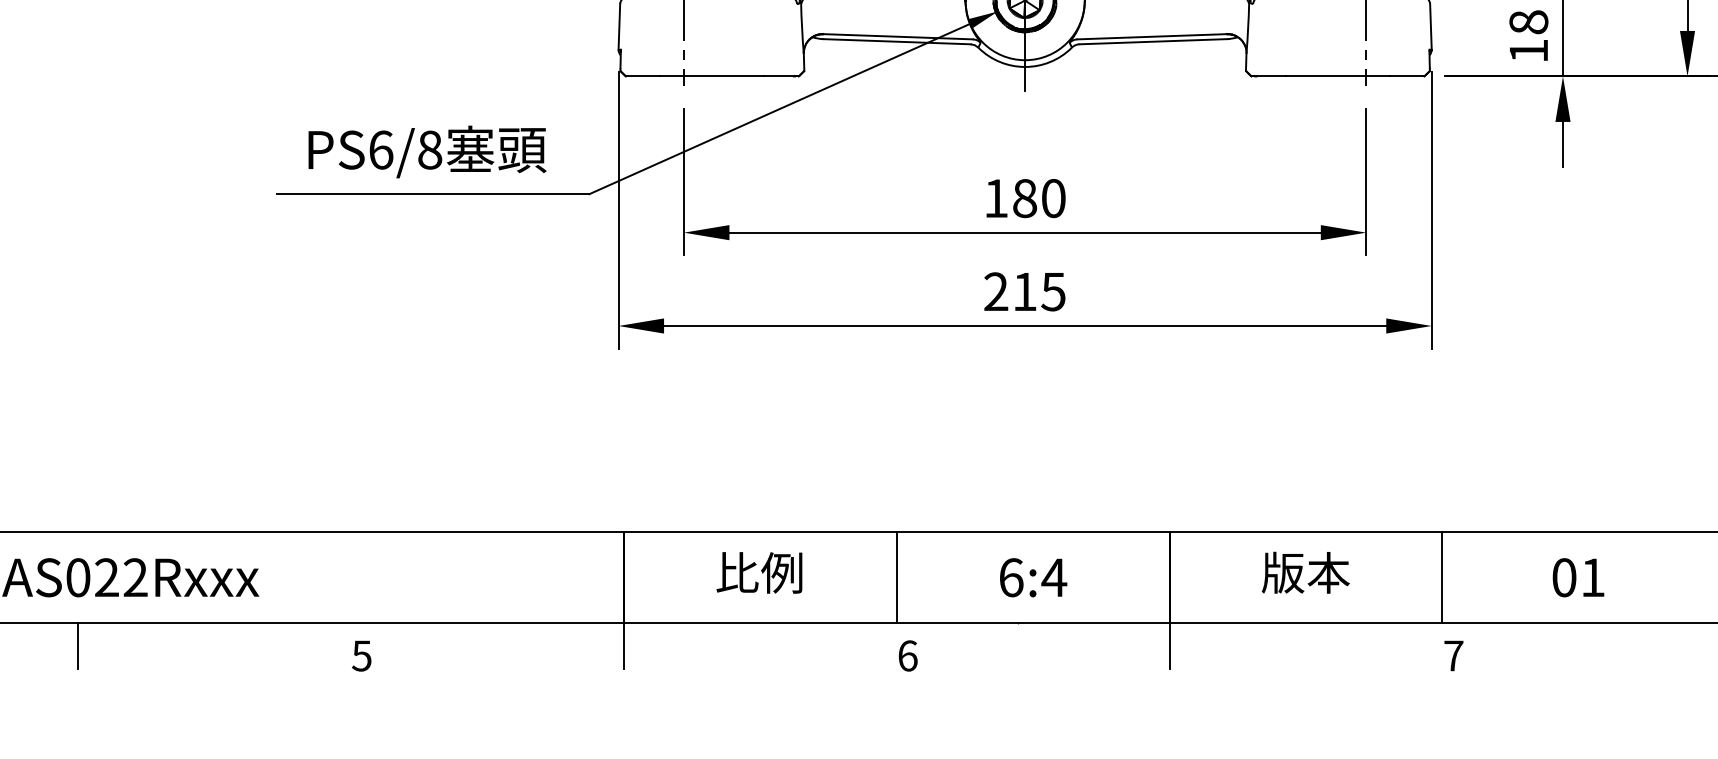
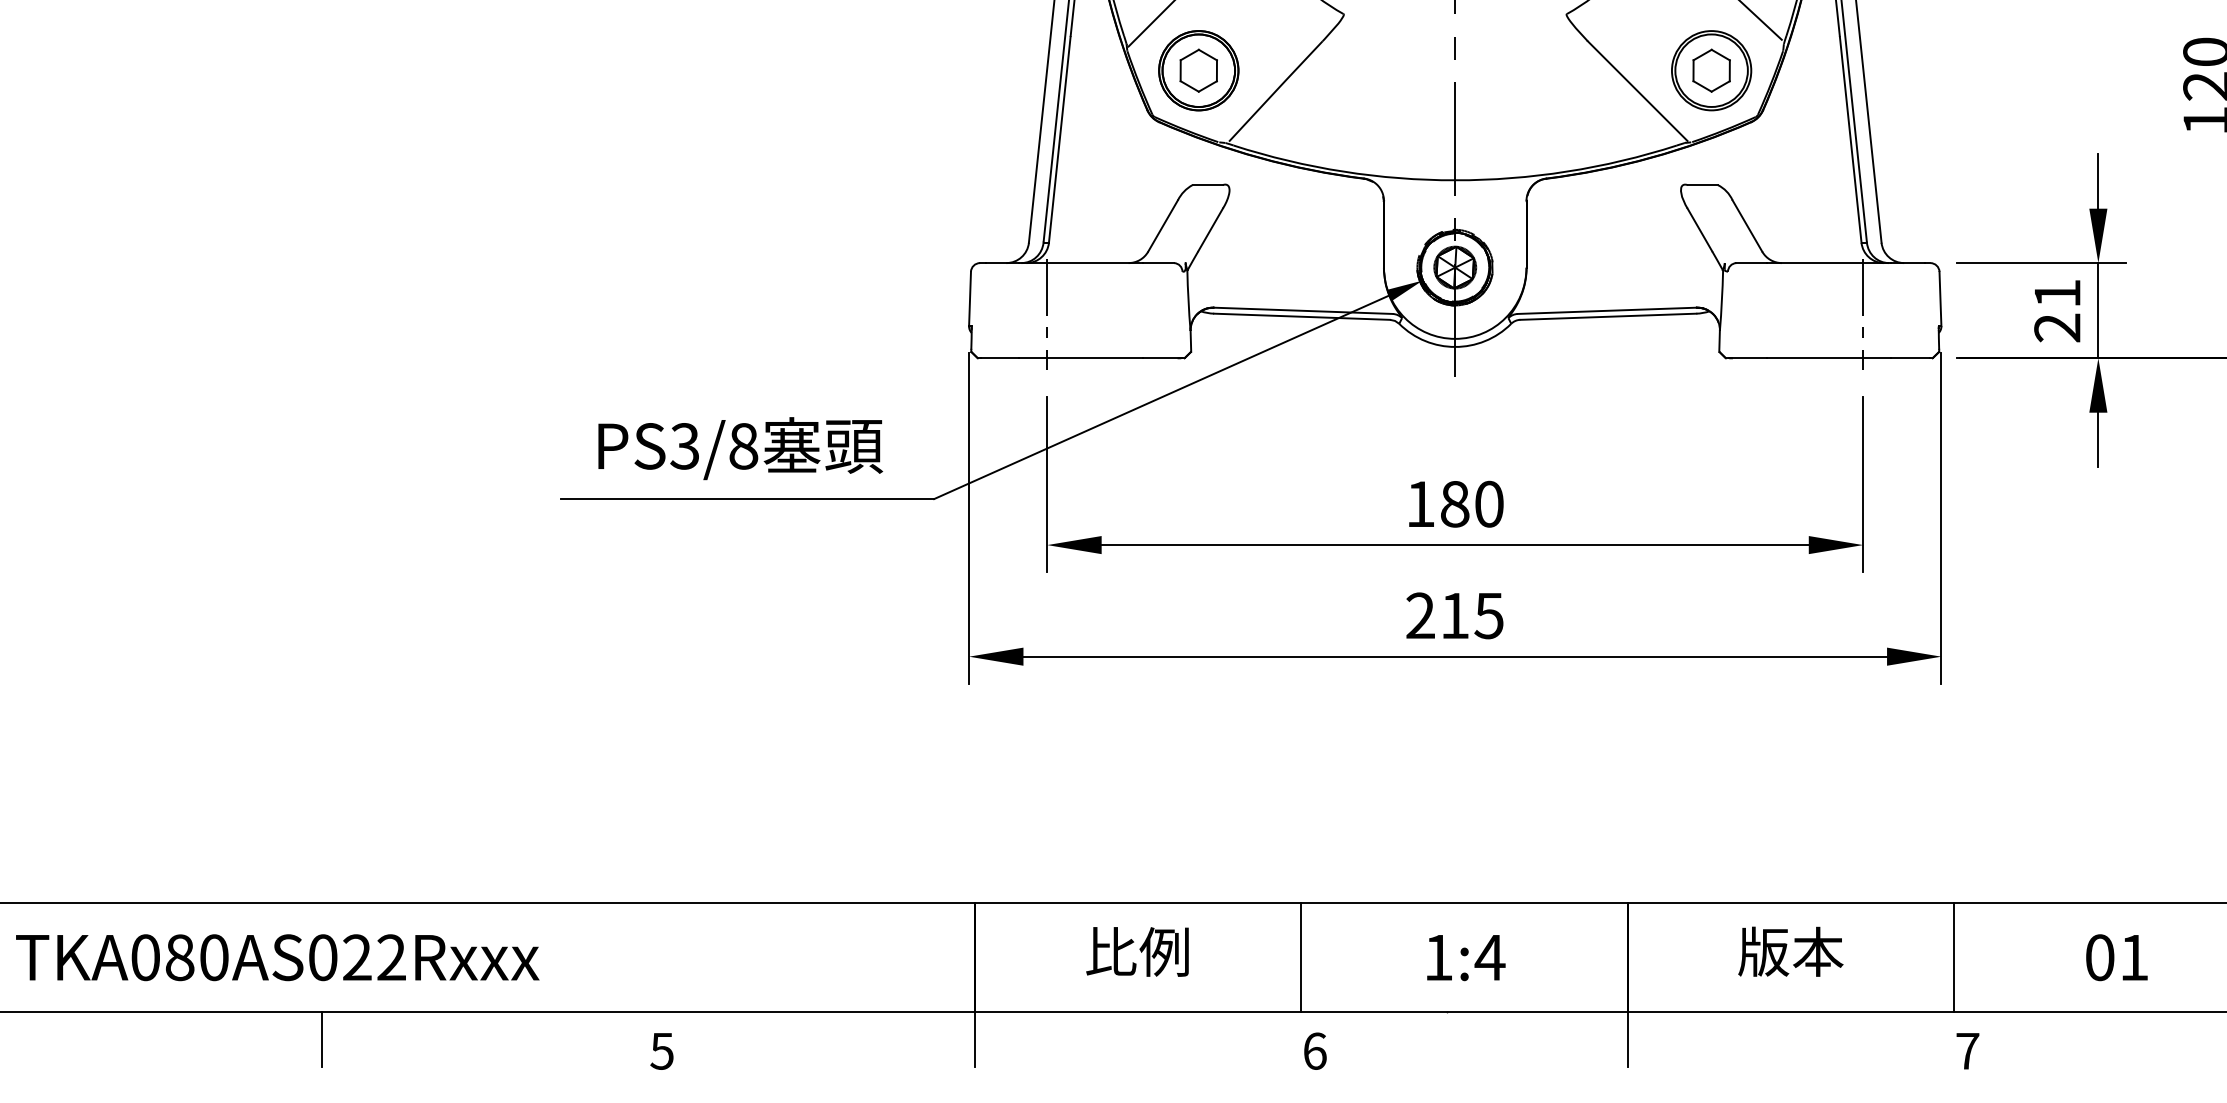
text: (1528, 36) -> (2057, 310), 18 -> 21
text: (380, 150) -> (684, 446), PS6/8 -> PS3/8
text: (1011, 577) -> (1439, 957), 6:4 -> 1:4

